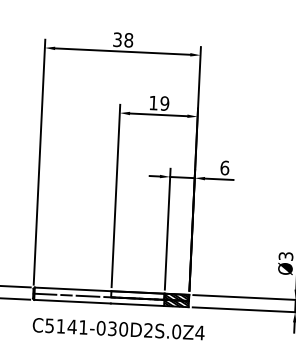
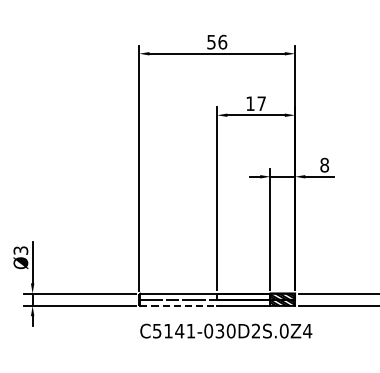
text: (123, 39) -> (217, 41), 38 -> 56
text: (164, 103) -> (261, 103), 19 -> 17
text: (224, 167) -> (324, 164), 6 -> 8
line: (73, 301) -> (179, 305), solid -> dashed

